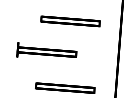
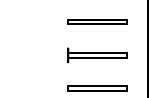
part: (47, 52) -> (97, 55), moved

